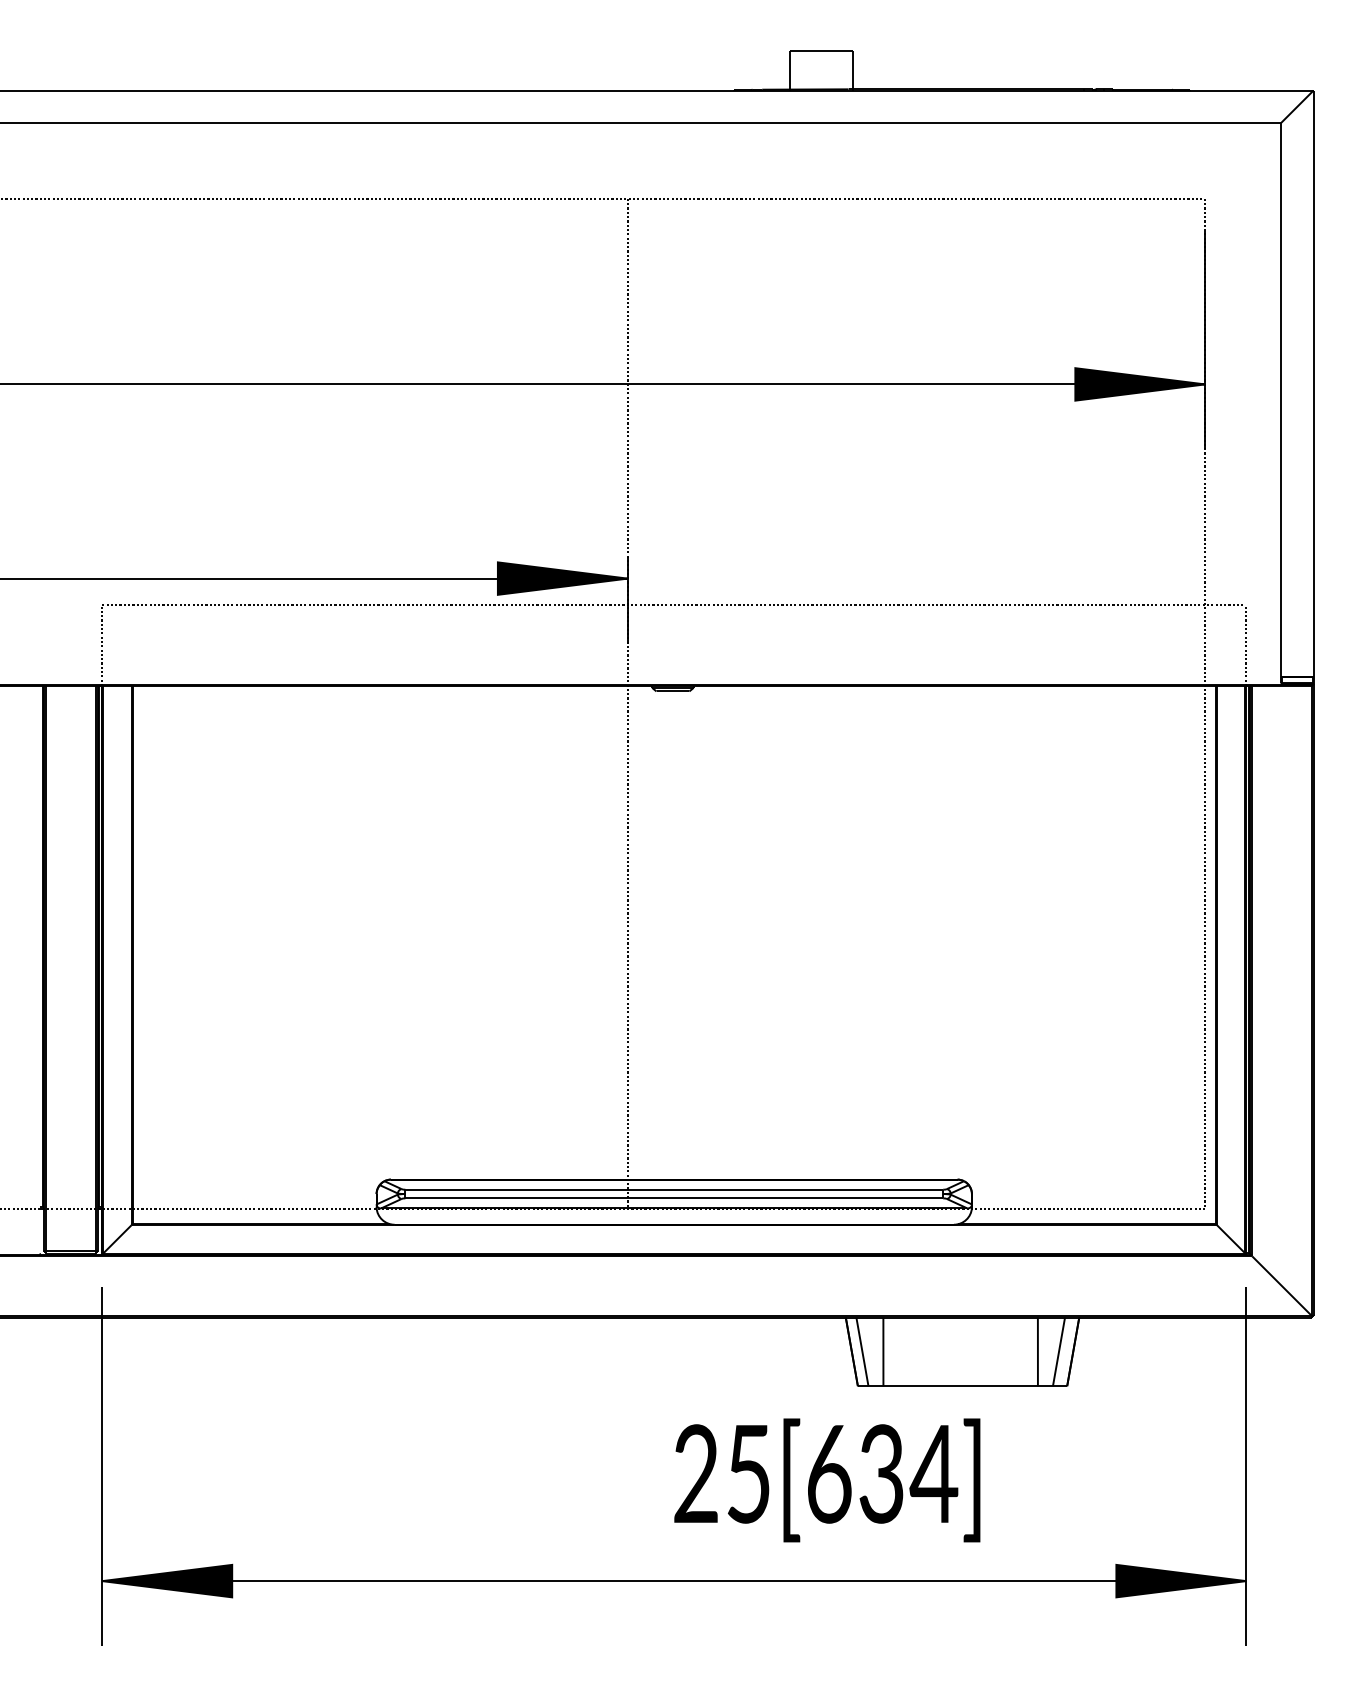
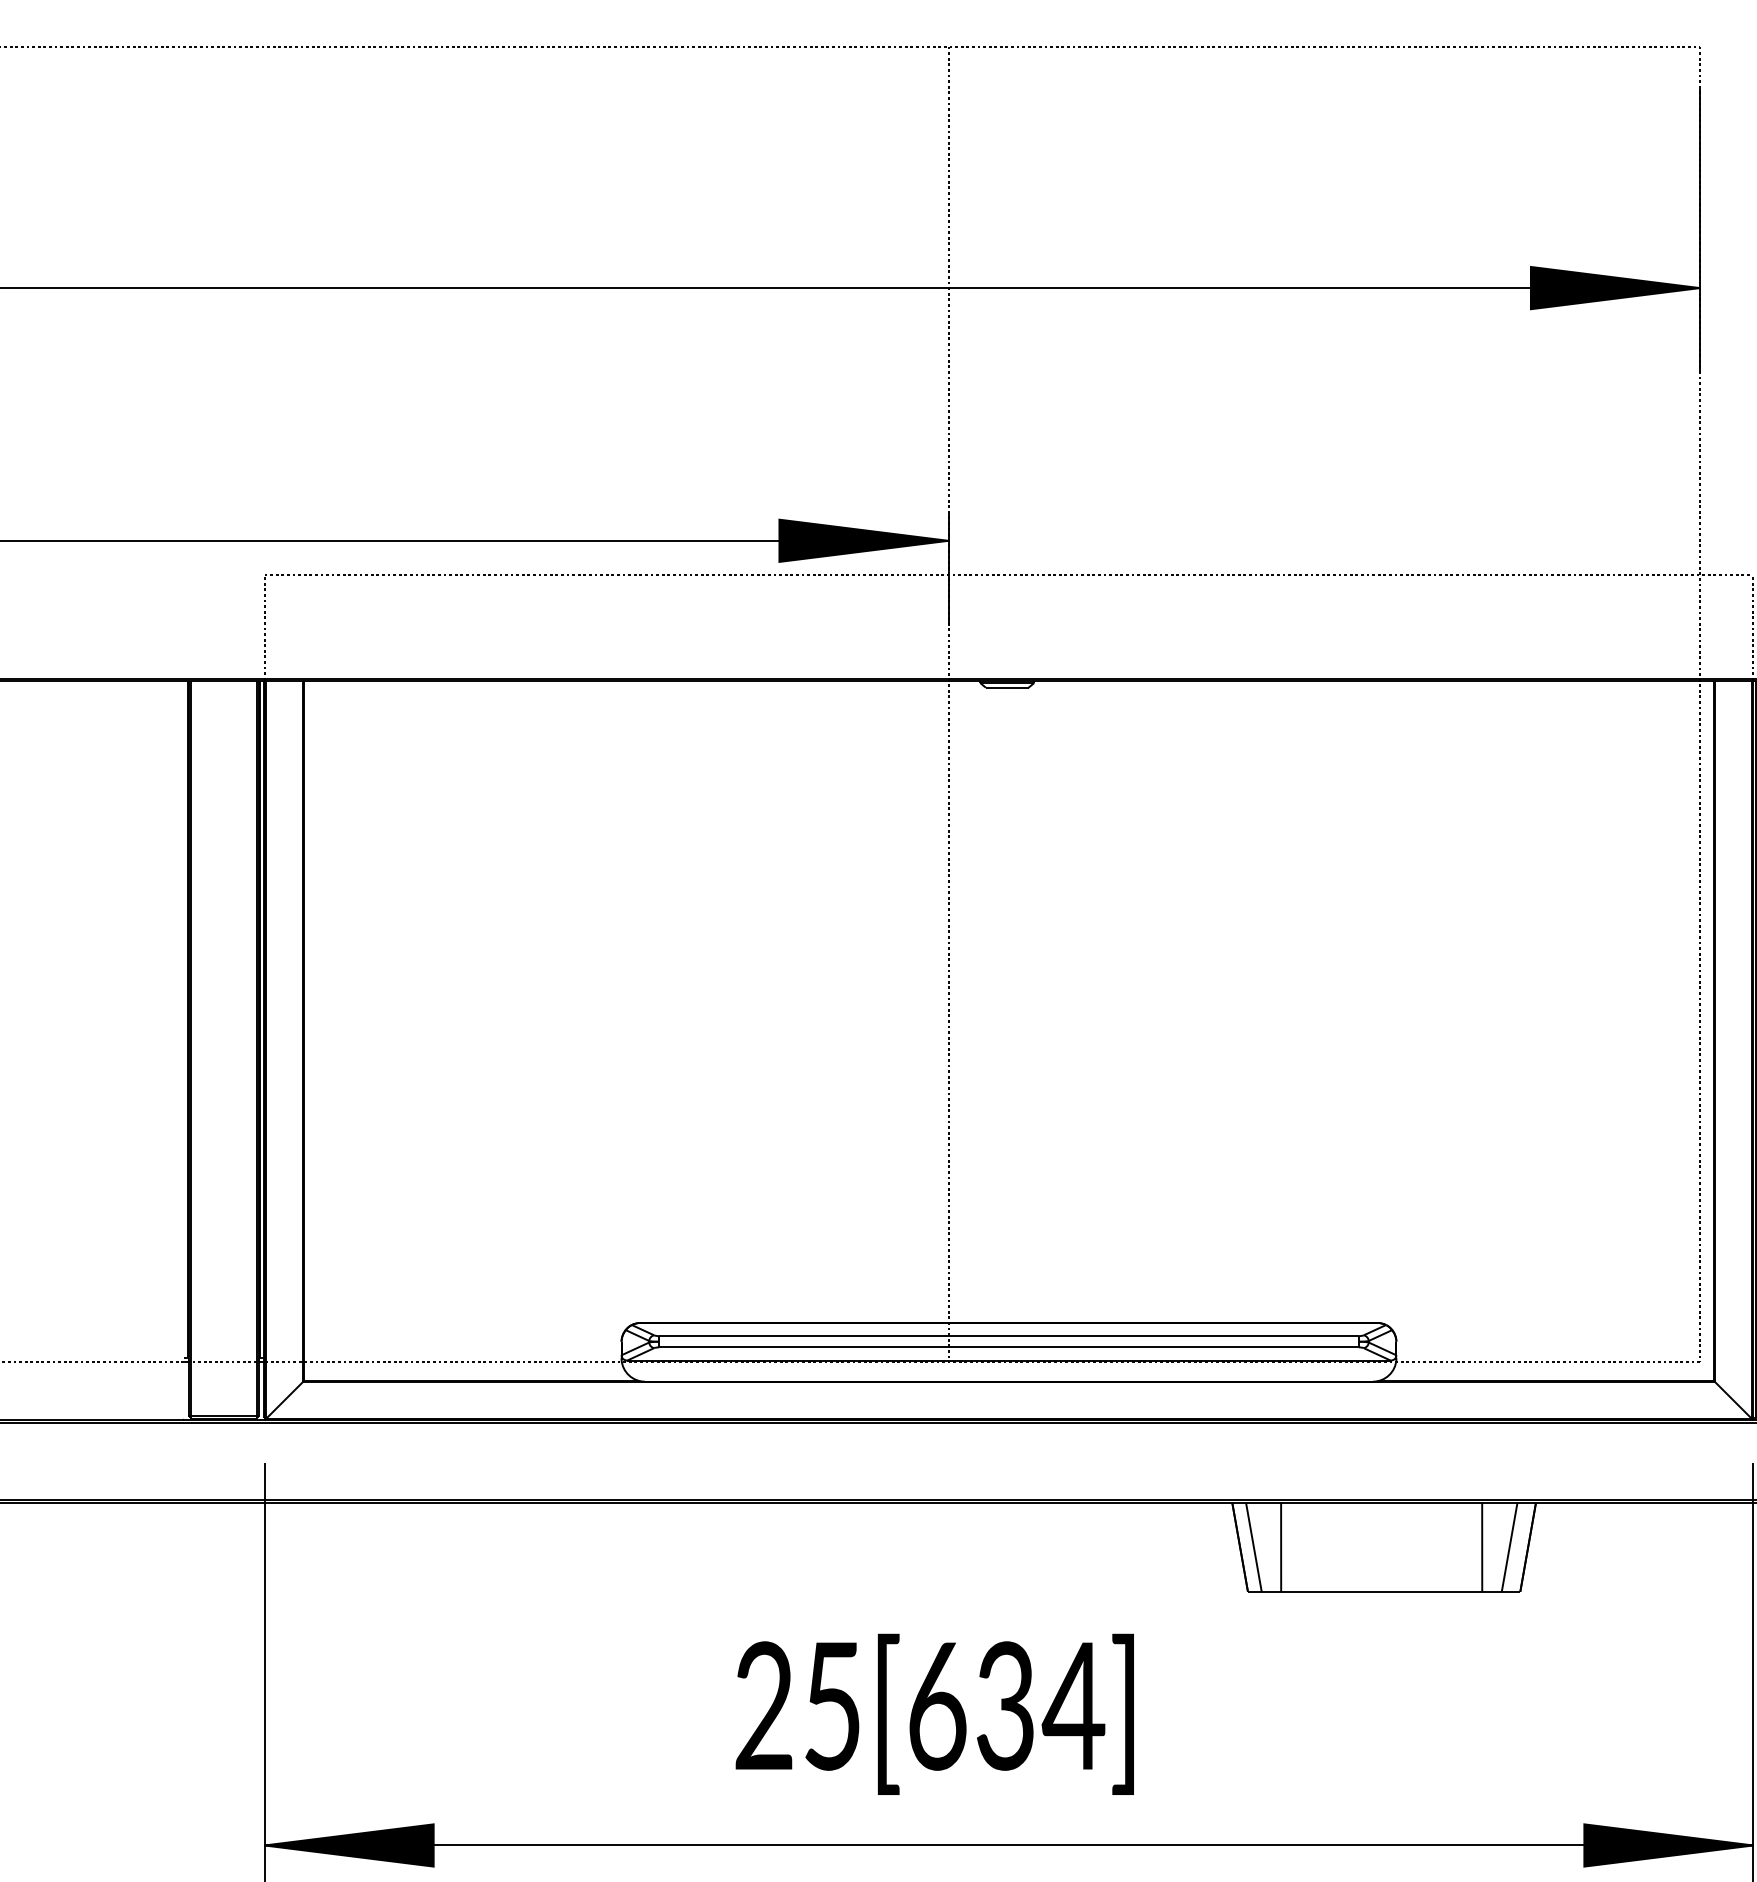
text: (827, 1480) -> (935, 1714), moved

